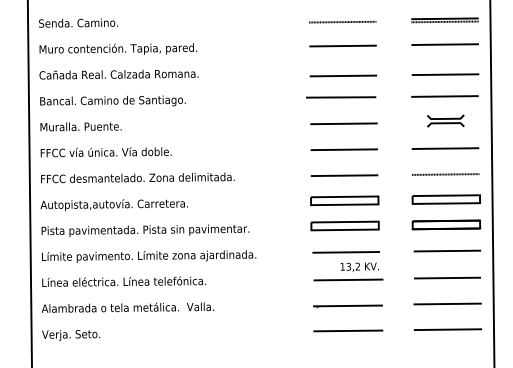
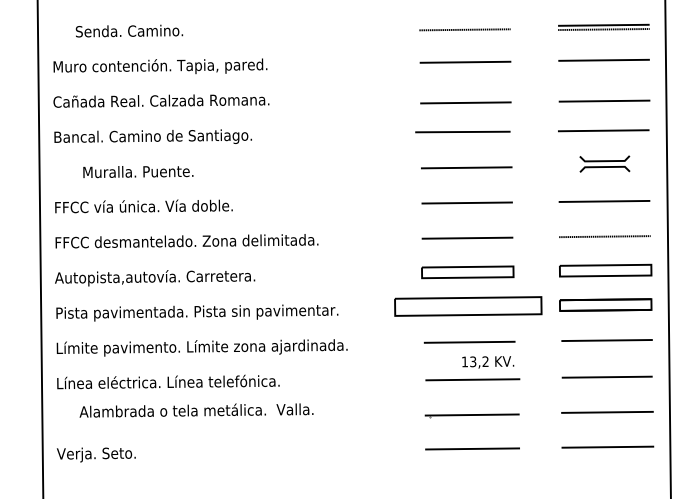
text: (78, 22) -> (129, 30), moved
text: (80, 126) -> (137, 171), moved
part: (344, 225) -> (467, 305), size x1.6
text: (127, 307) -> (195, 410), moved

